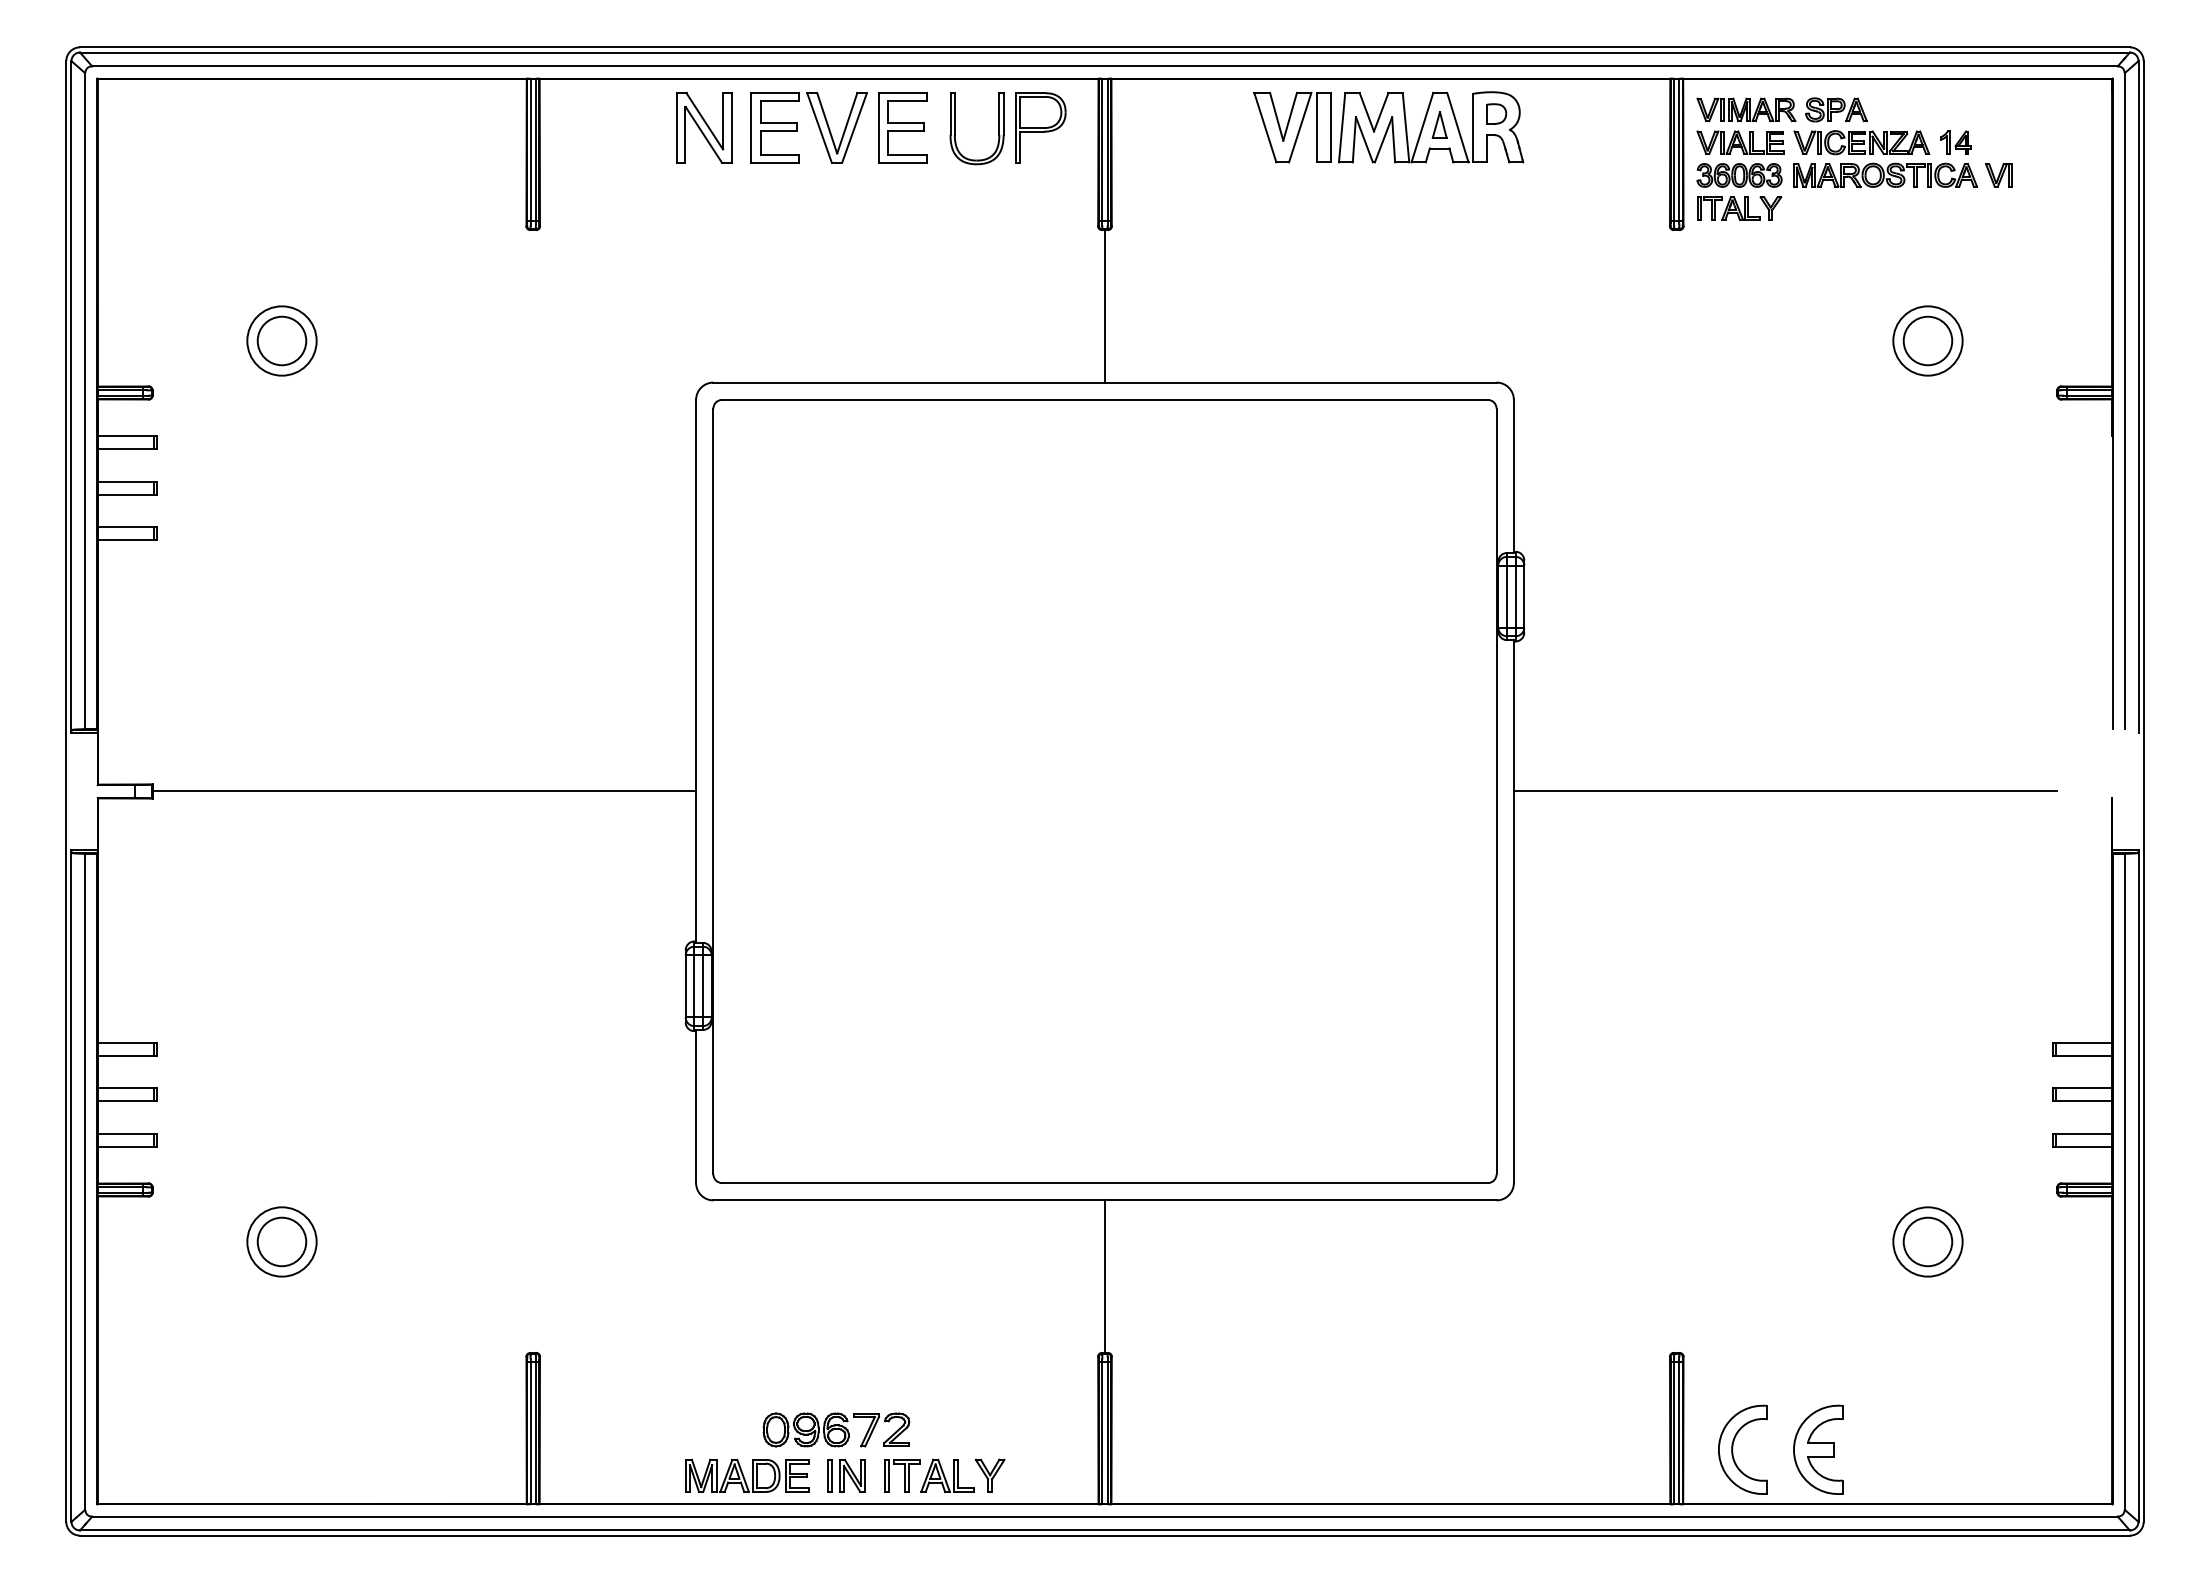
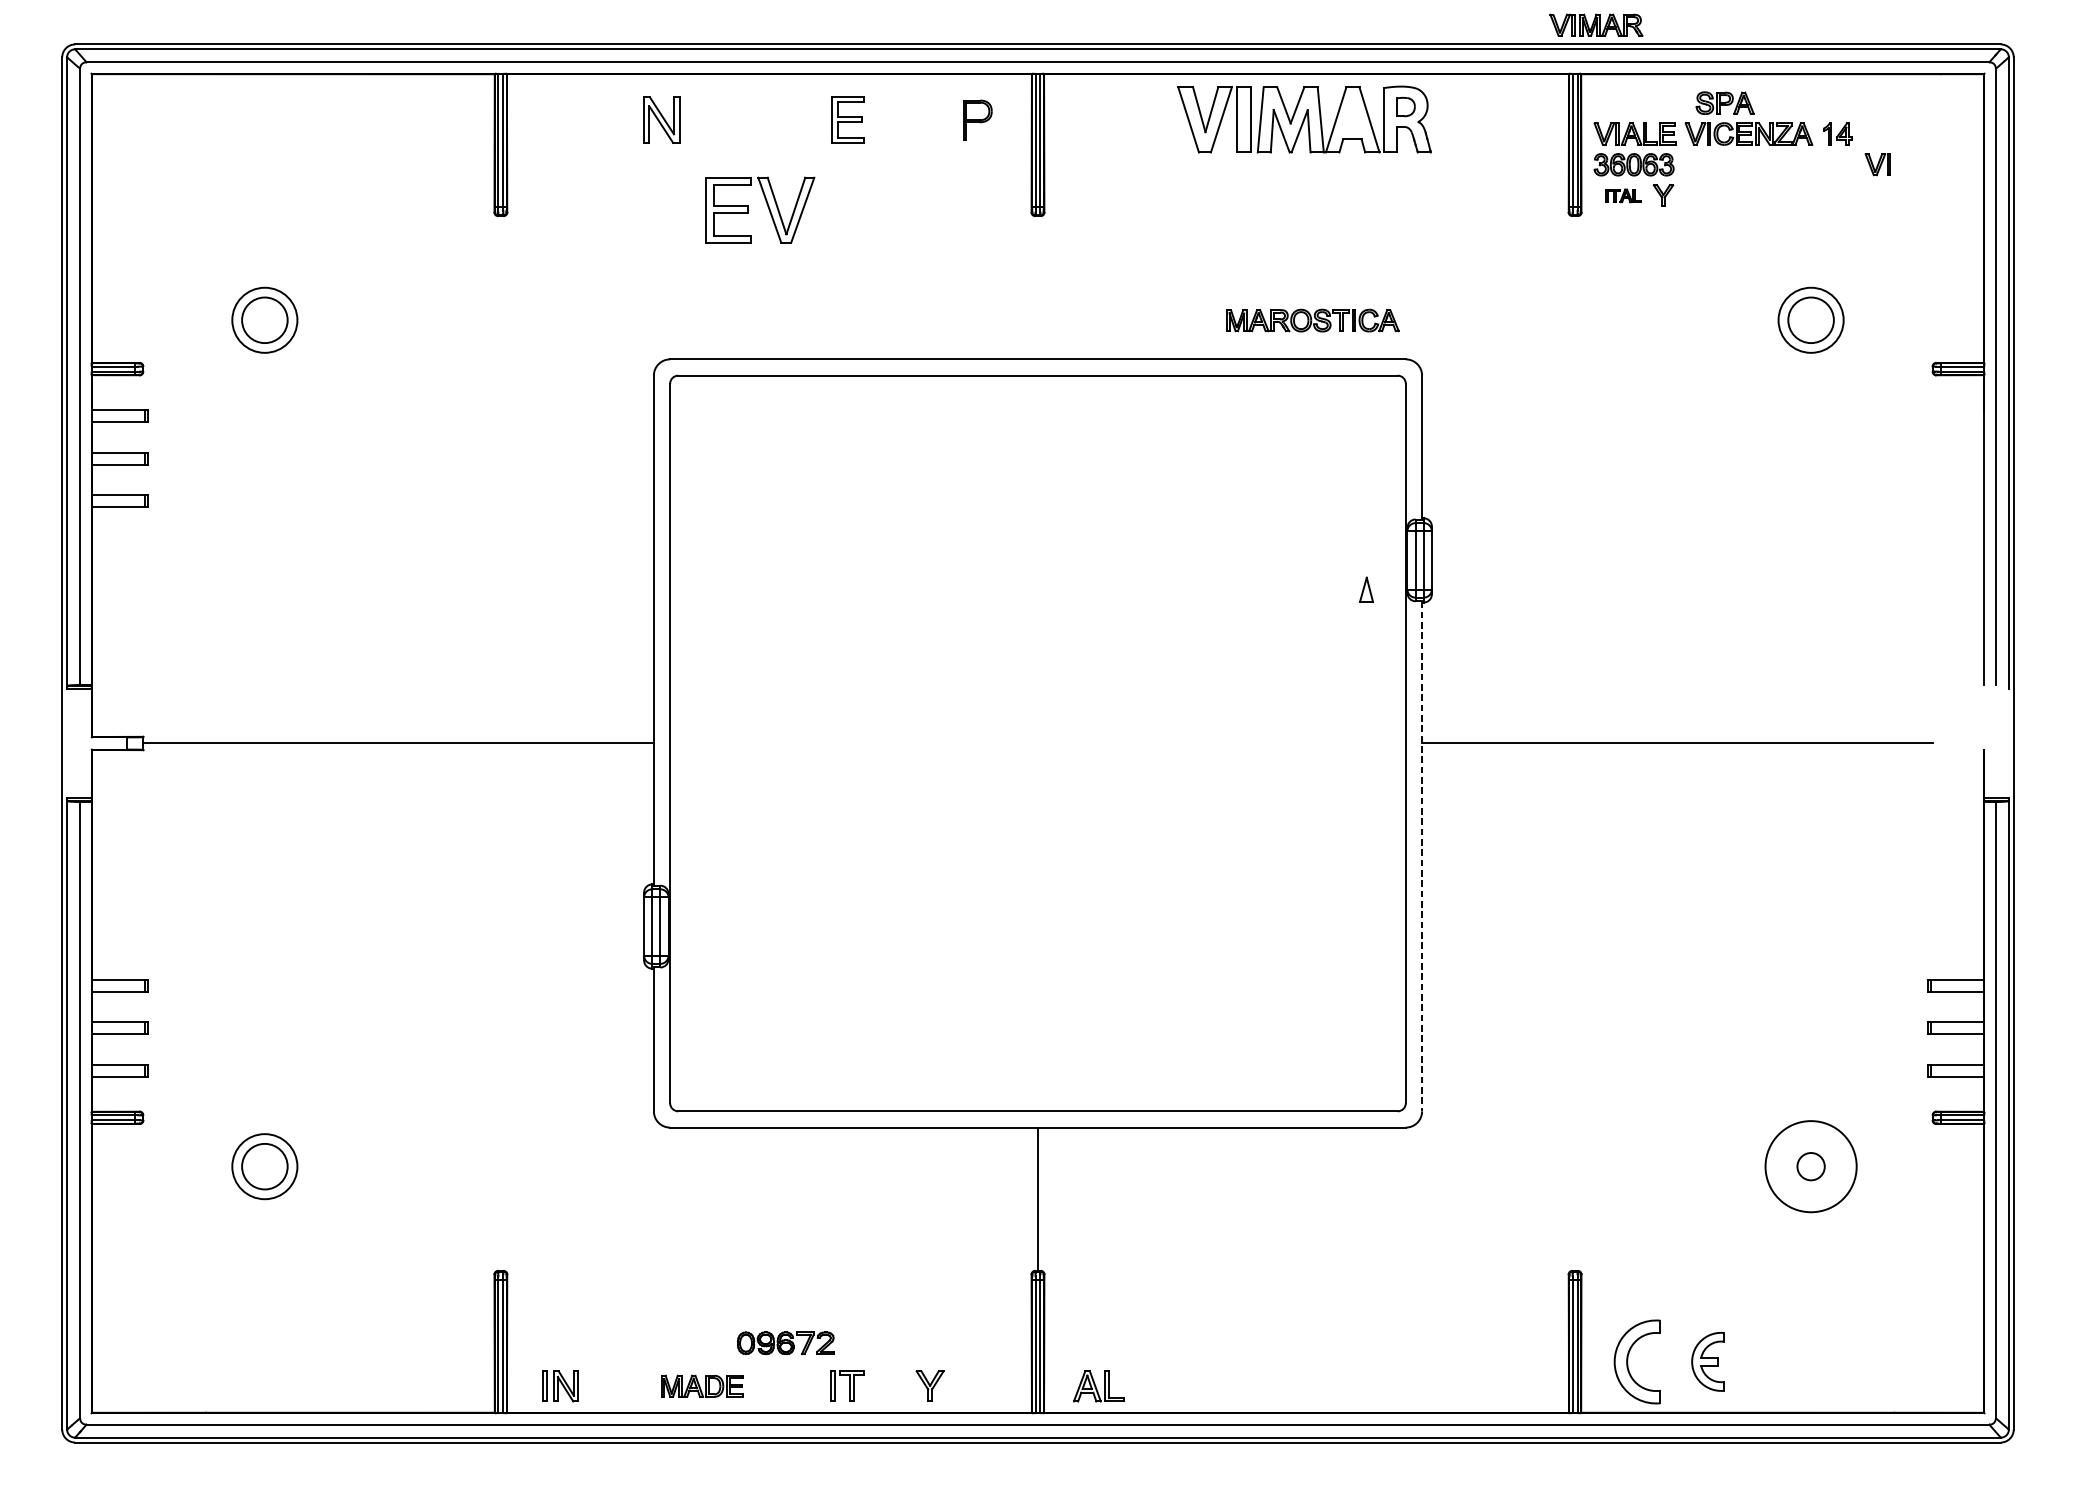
part: (1746, 109) -> (1596, 24), moved
part: (1439, 124) -> (1366, 589), moved
part: (817, 125) -> (767, 208), moved
part: (704, 127) -> (661, 119), size x0.7
part: (902, 127) -> (847, 119), size x0.7
part: (1040, 127) -> (977, 119), size x0.6
part: (955, 128) -> (897, 120), removed
part: (1885, 174) -> (1312, 319), moved
part: (1728, 208) -> (1623, 195), size x0.6
line: (1105, 305) -> (1038, 286), removed
line: (1513, 912) -> (1421, 857), solid -> dashed
circle: (1927, 1241) -> (1810, 1166), size x0.6
circle: (1927, 1241) -> (1810, 1166), size x1.4
part: (836, 1429) -> (785, 1342), size x0.7
part: (1818, 1449) -> (1708, 1361), size x0.7
part: (747, 1475) -> (702, 1386), size x0.7
part: (846, 1475) -> (560, 1386), moved
part: (947, 1475) -> (1098, 1386), moved

